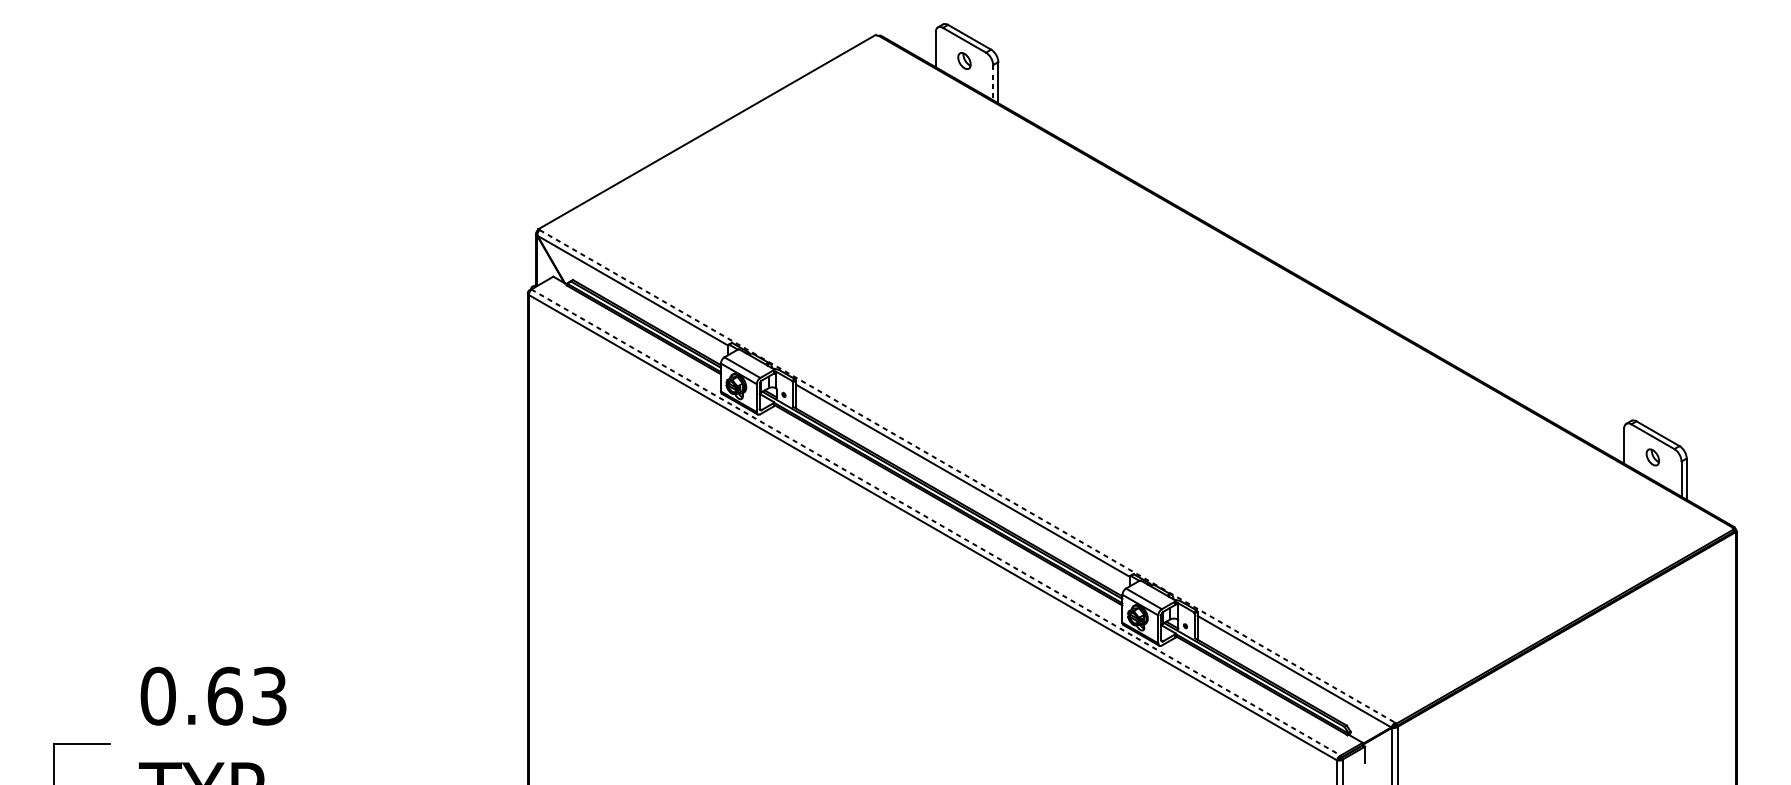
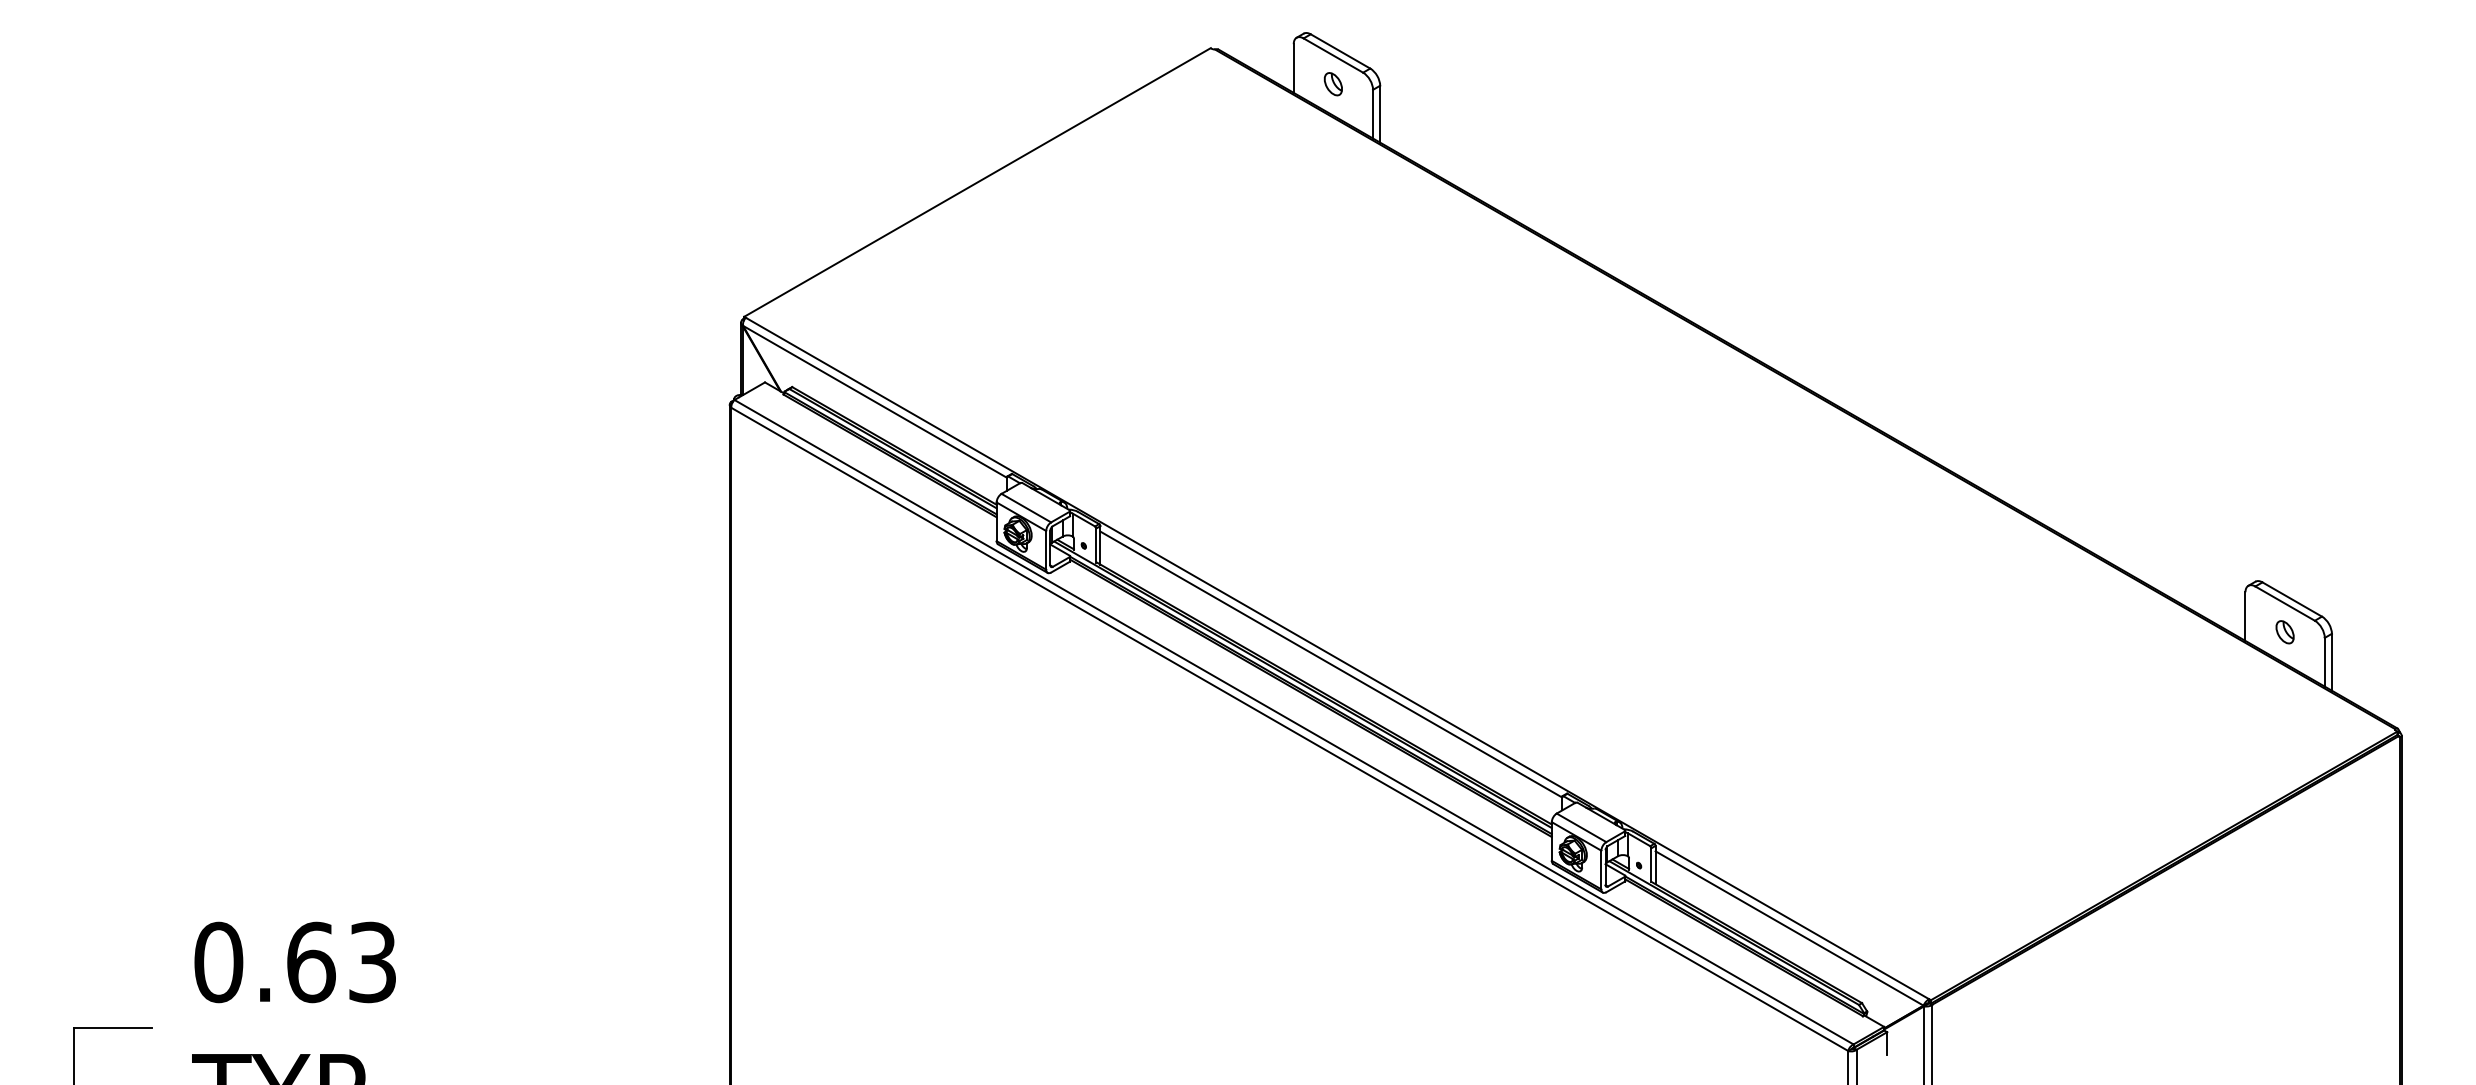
line: (993, 82) -> (1373, 114), dashed -> solid
line: (967, 476) -> (1337, 658), dashed -> solid
line: (936, 522) -> (1294, 722), dashed -> solid

